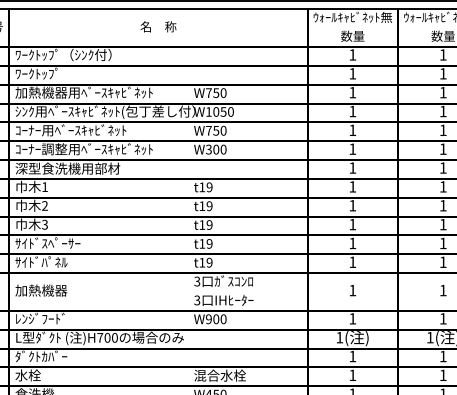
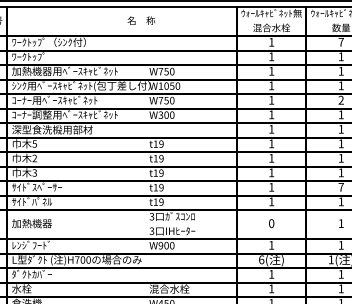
text: (158, 26) -> (141, 20), moved
text: (352, 35) -> (271, 27), 数量 -> 混合水栓
text: (442, 54) -> (340, 41), 1 -> 7
text: (442, 129) -> (340, 99), 1 -> 2
text: (44, 187) -> (34, 144), 1 -> 5
text: (442, 243) -> (340, 187), 1 -> 7
text: (352, 290) -> (271, 223), 1 -> 0
text: (339, 337) -> (261, 259), 1( -> 6(

